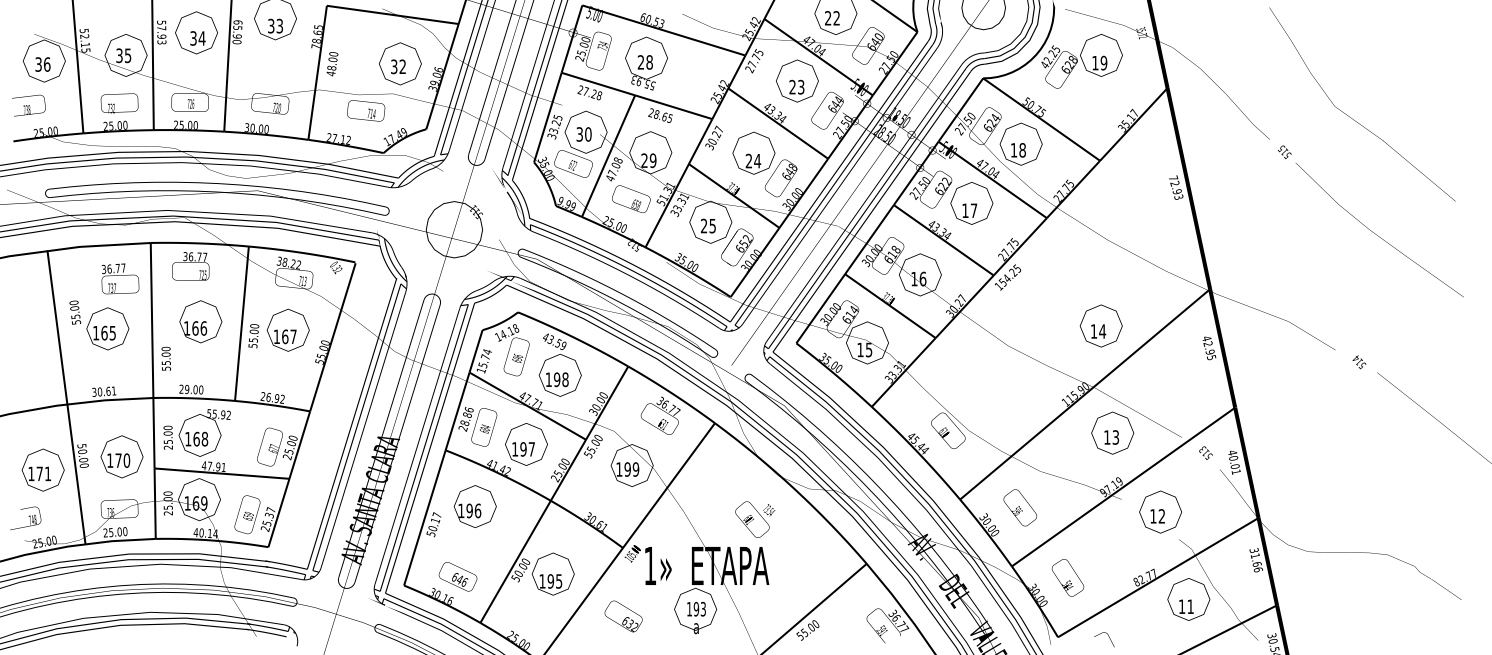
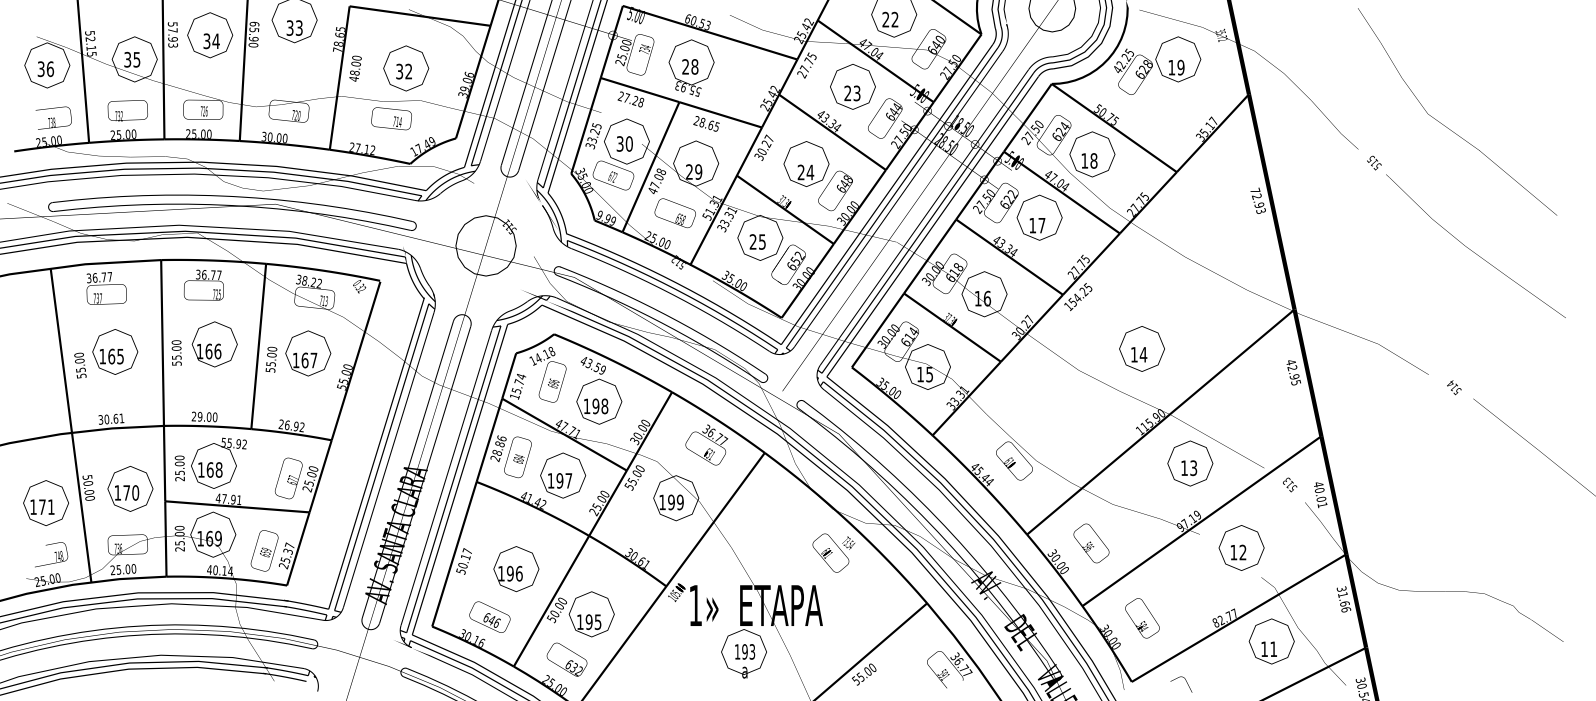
text: (400, 63) -> (406, 68), moved
text: (28, 105) -> (53, 117), moved
text: (120, 278) -> (106, 288), moved
text: (75, 312) -> (80, 365), moved
text: (1100, 325) -> (1141, 348), moved
text: (166, 358) -> (176, 352), moved
text: (475, 506) -> (516, 569), moved
text: (25, 518) -> (51, 554), moved
text: (754, 519) -> (833, 552), moved
text: (623, 616) -> (566, 659), moved

